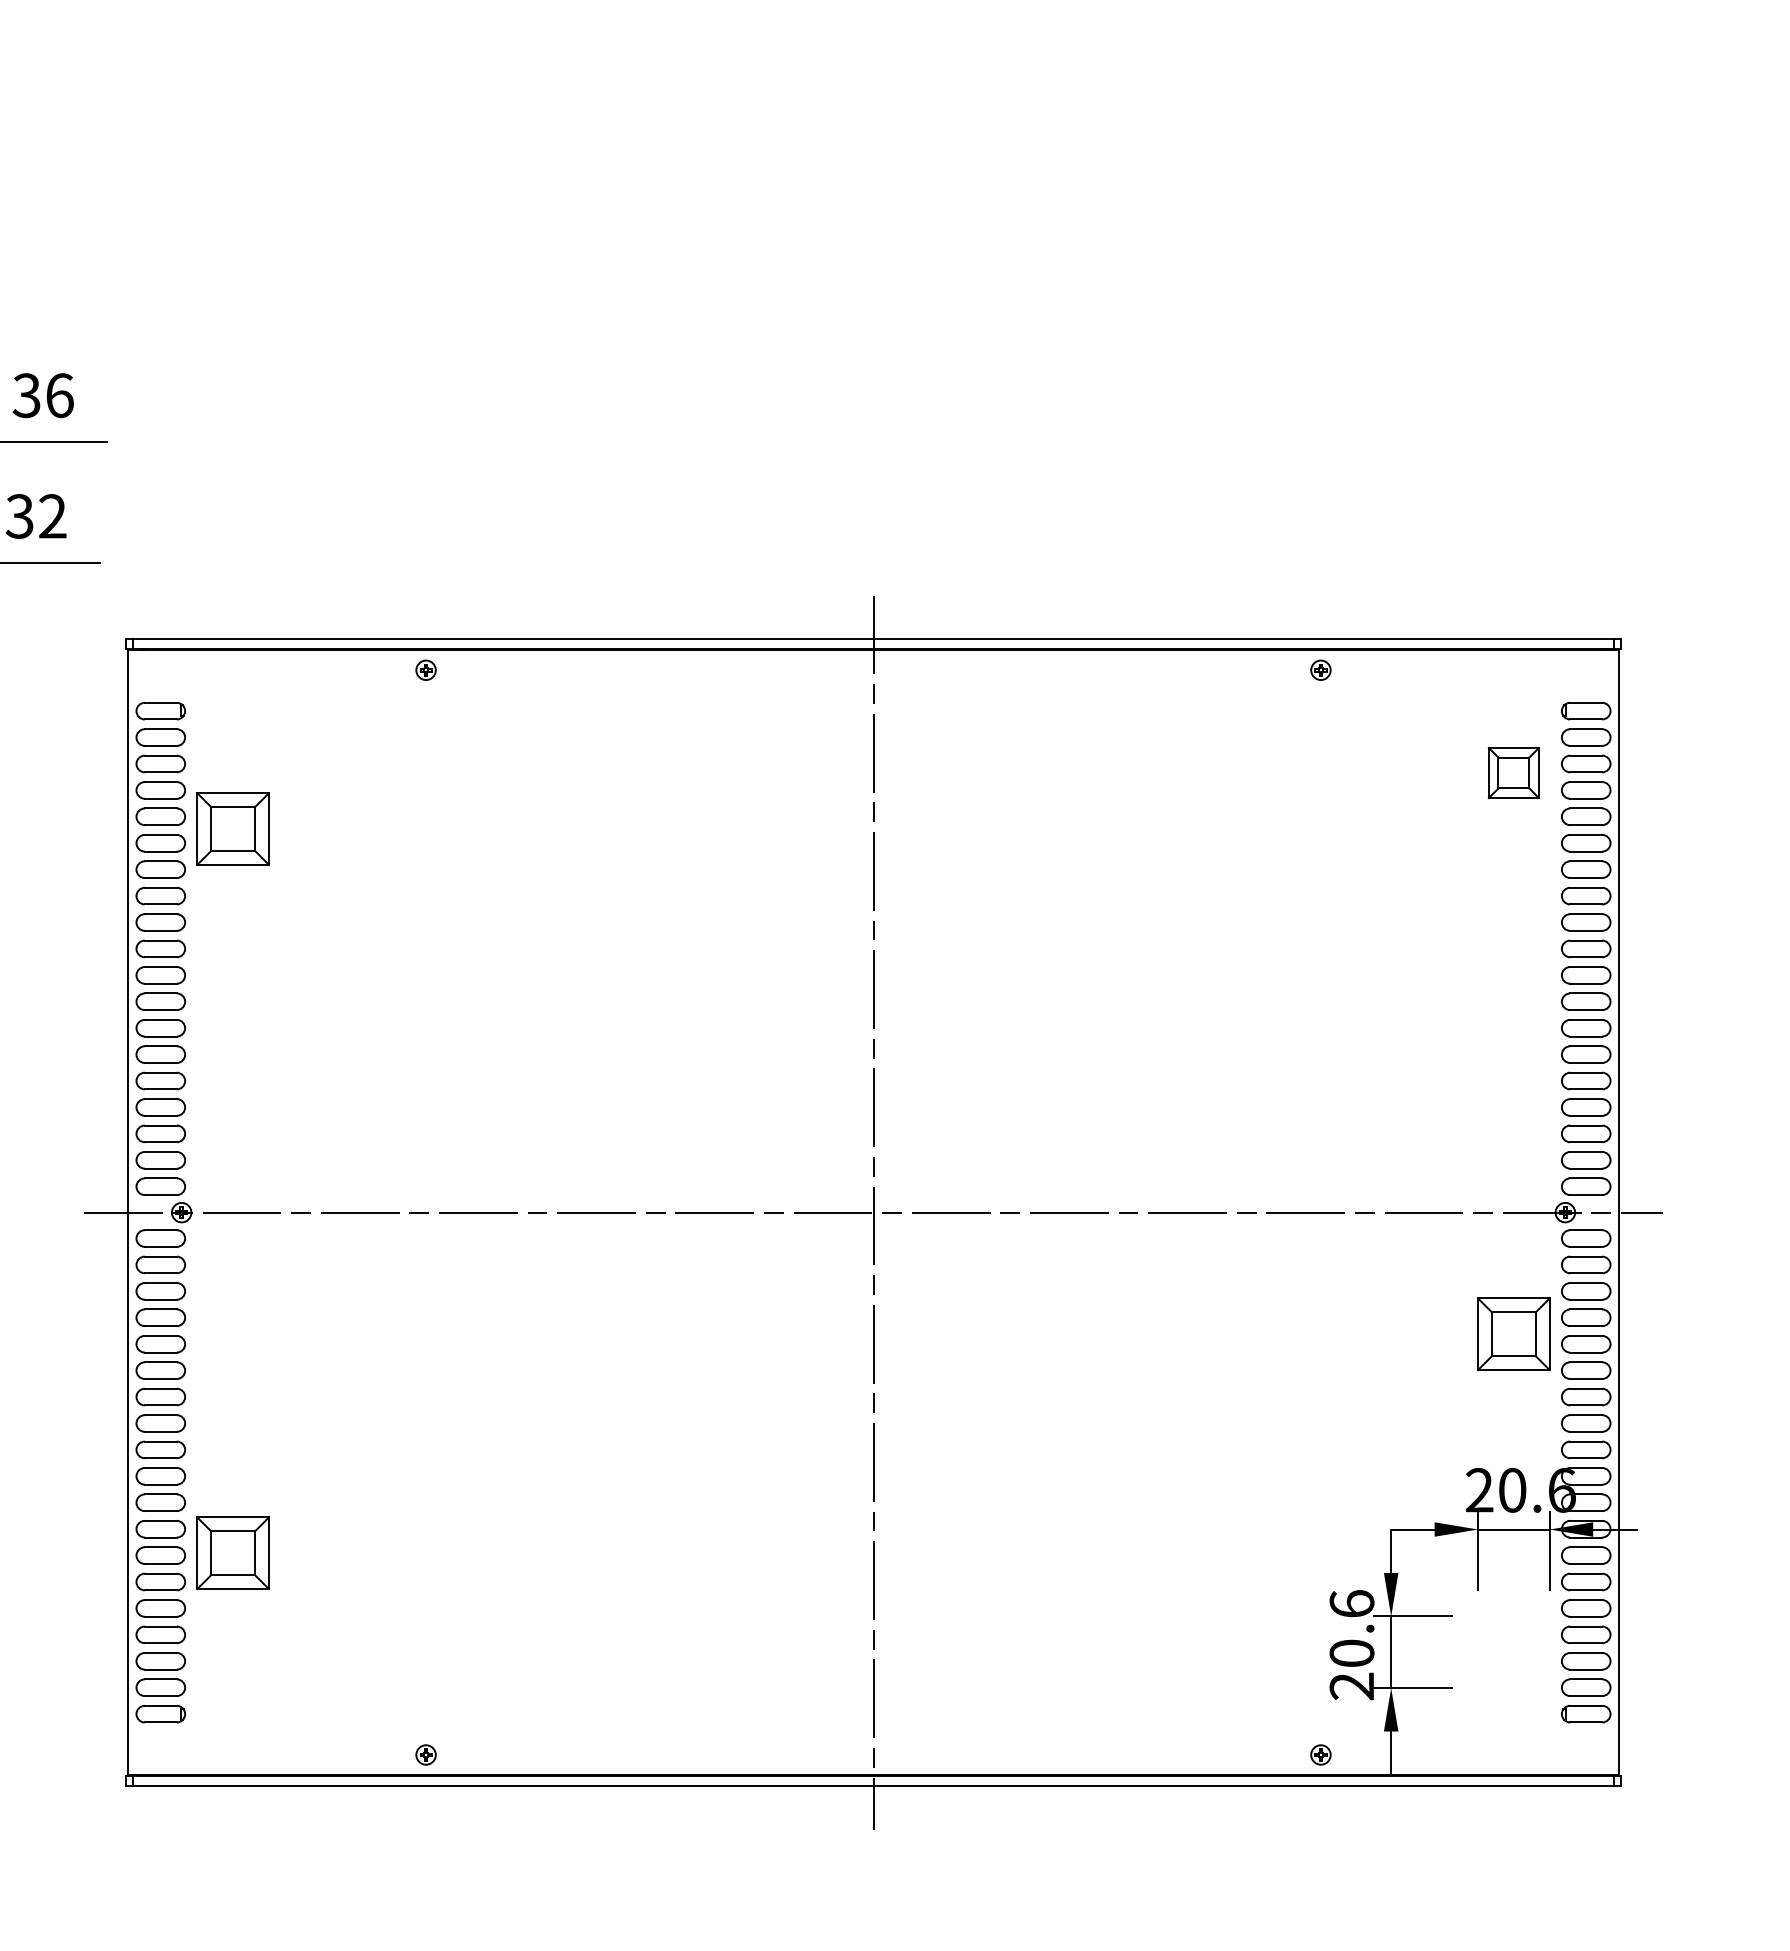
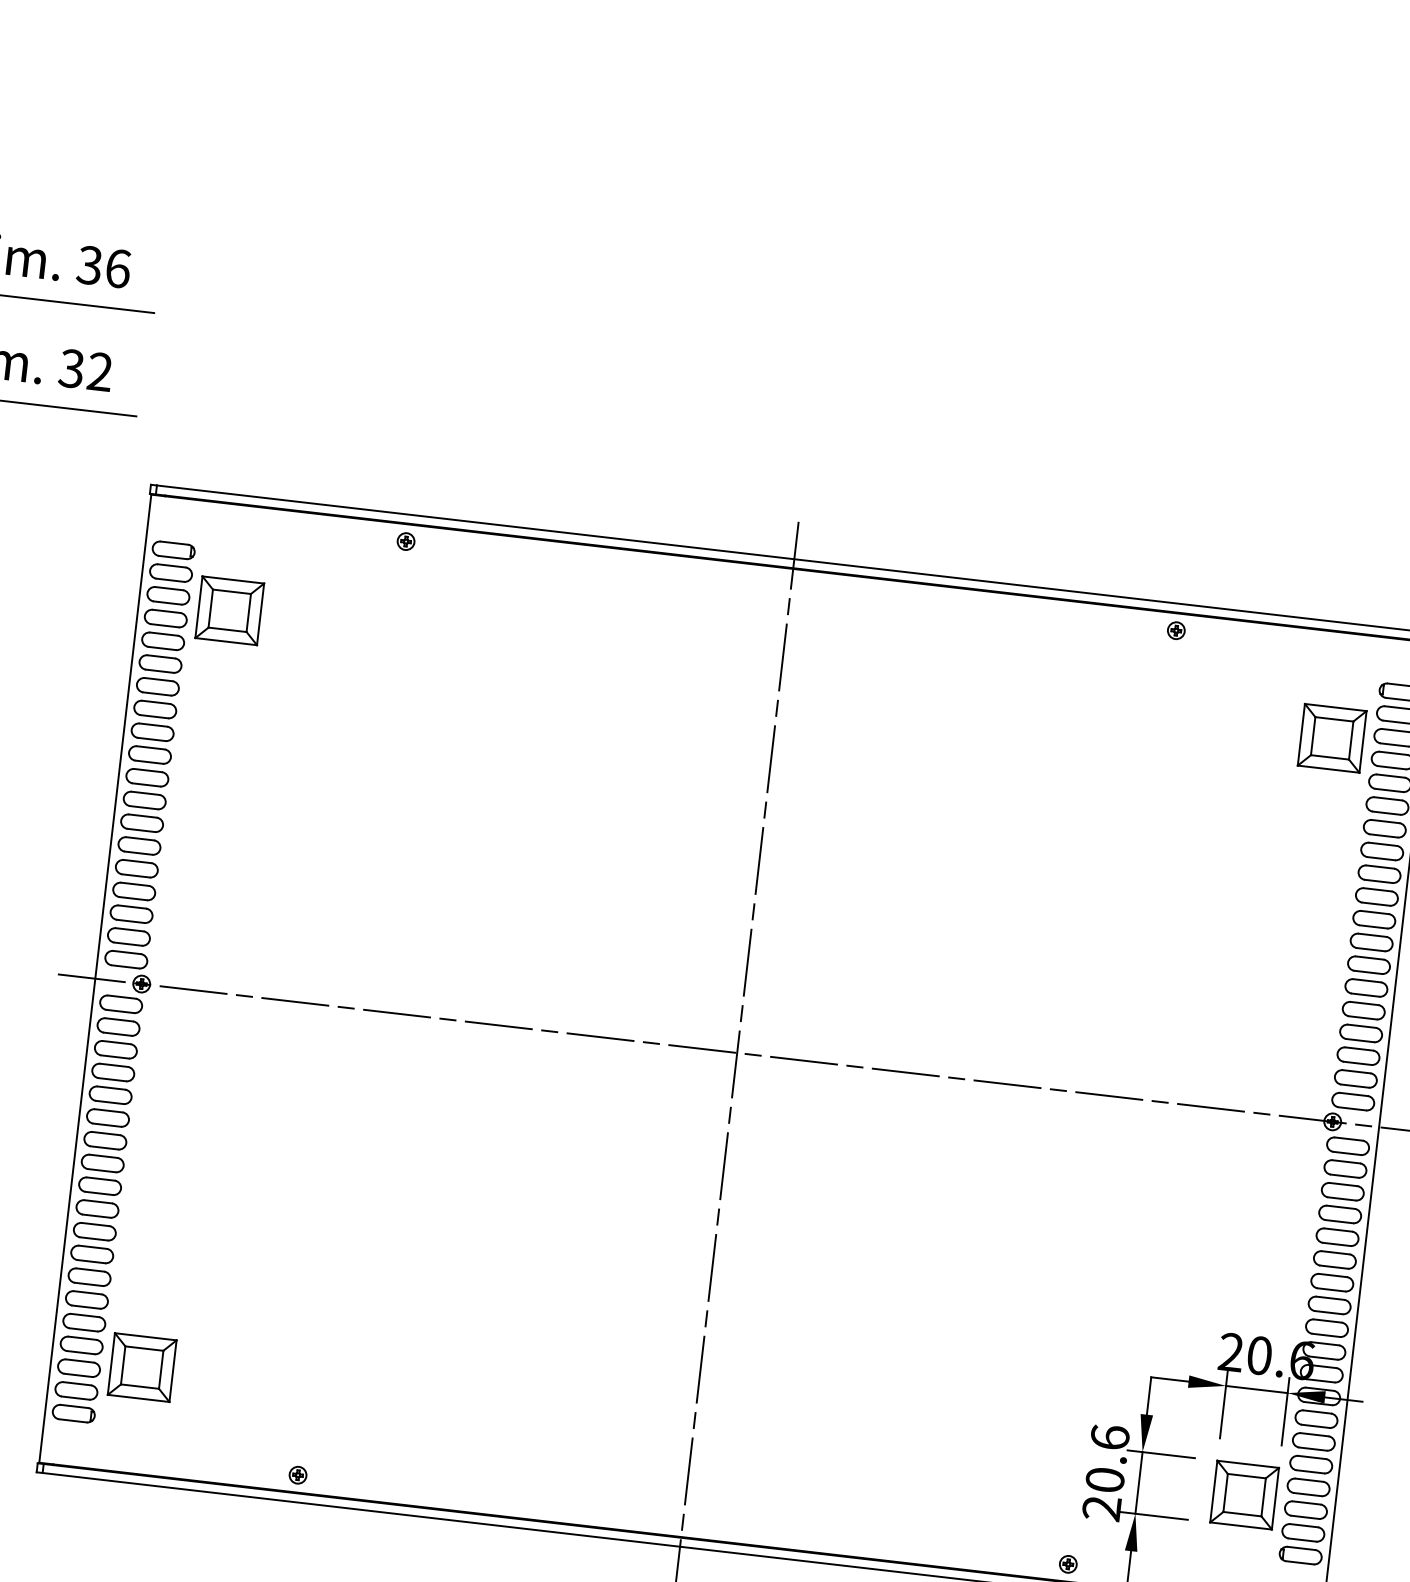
part: (1513, 772) -> (1331, 737), size x1.43
part: (232, 828) -> (229, 610), moved
part: (1513, 1334) -> (1244, 1495), moved
part: (232, 1553) -> (141, 1367), moved

